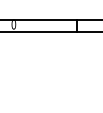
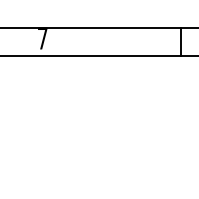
text: (13, 25) -> (41, 40), 0 -> 7

